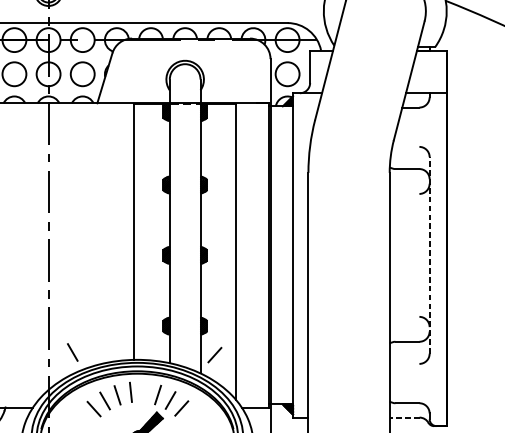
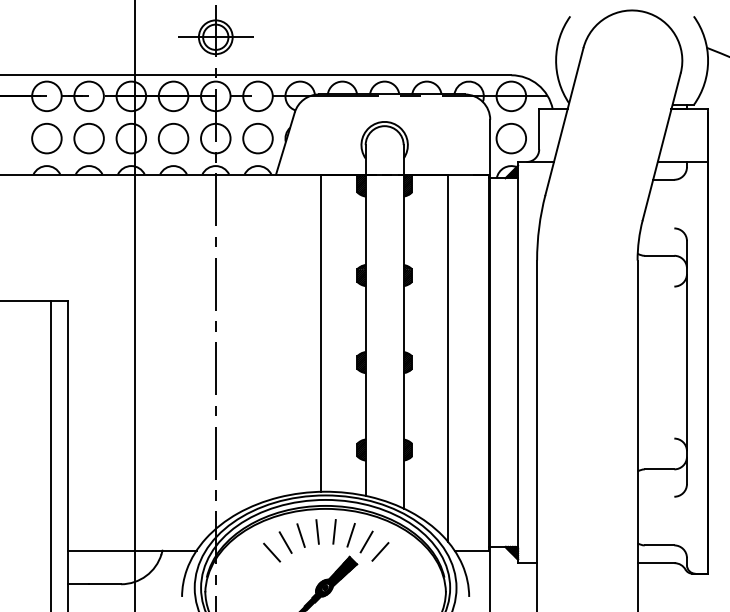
line: (429, 255) -> (686, 362), dashed -> solid
line: (72, 352) -> (245, 482), removed
line: (214, 354) -> (421, 485), removed
line: (144, 392) -> (334, 531), added
line: (404, 417) -> (655, 563), dashed -> solid

